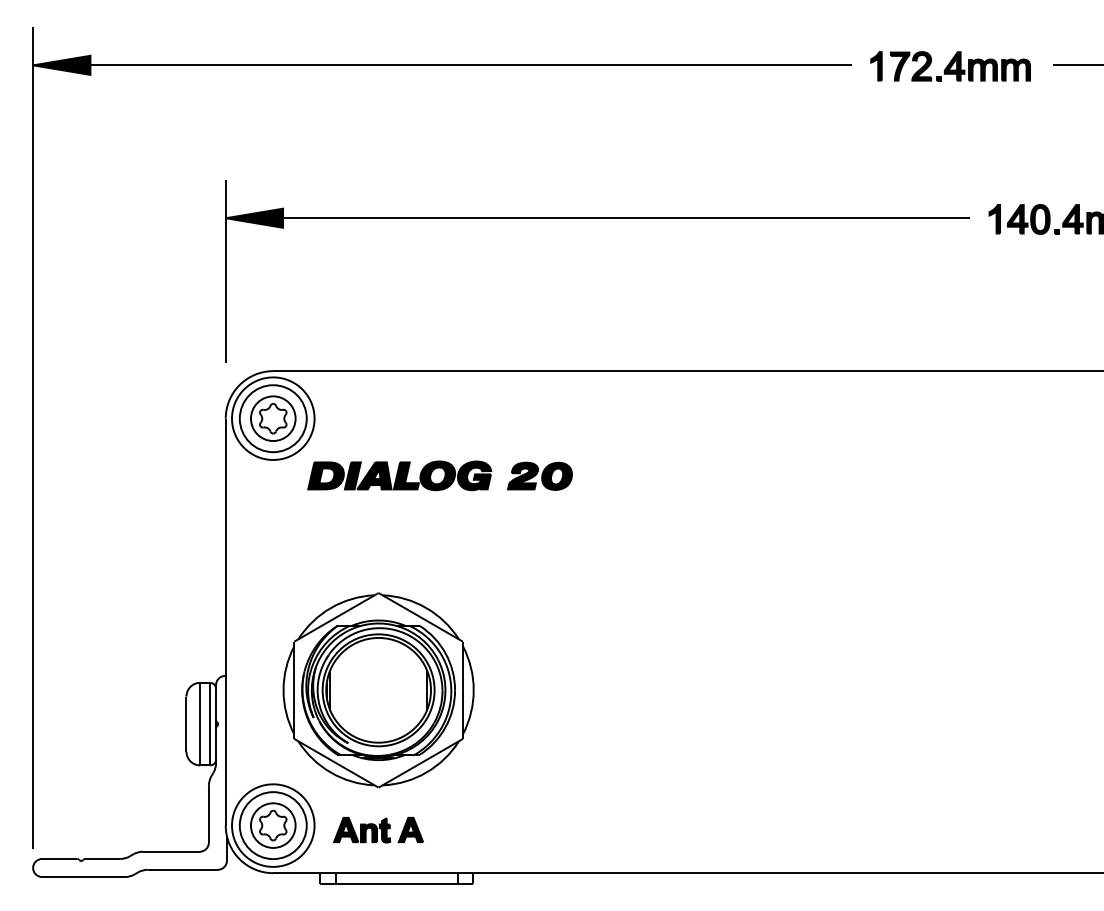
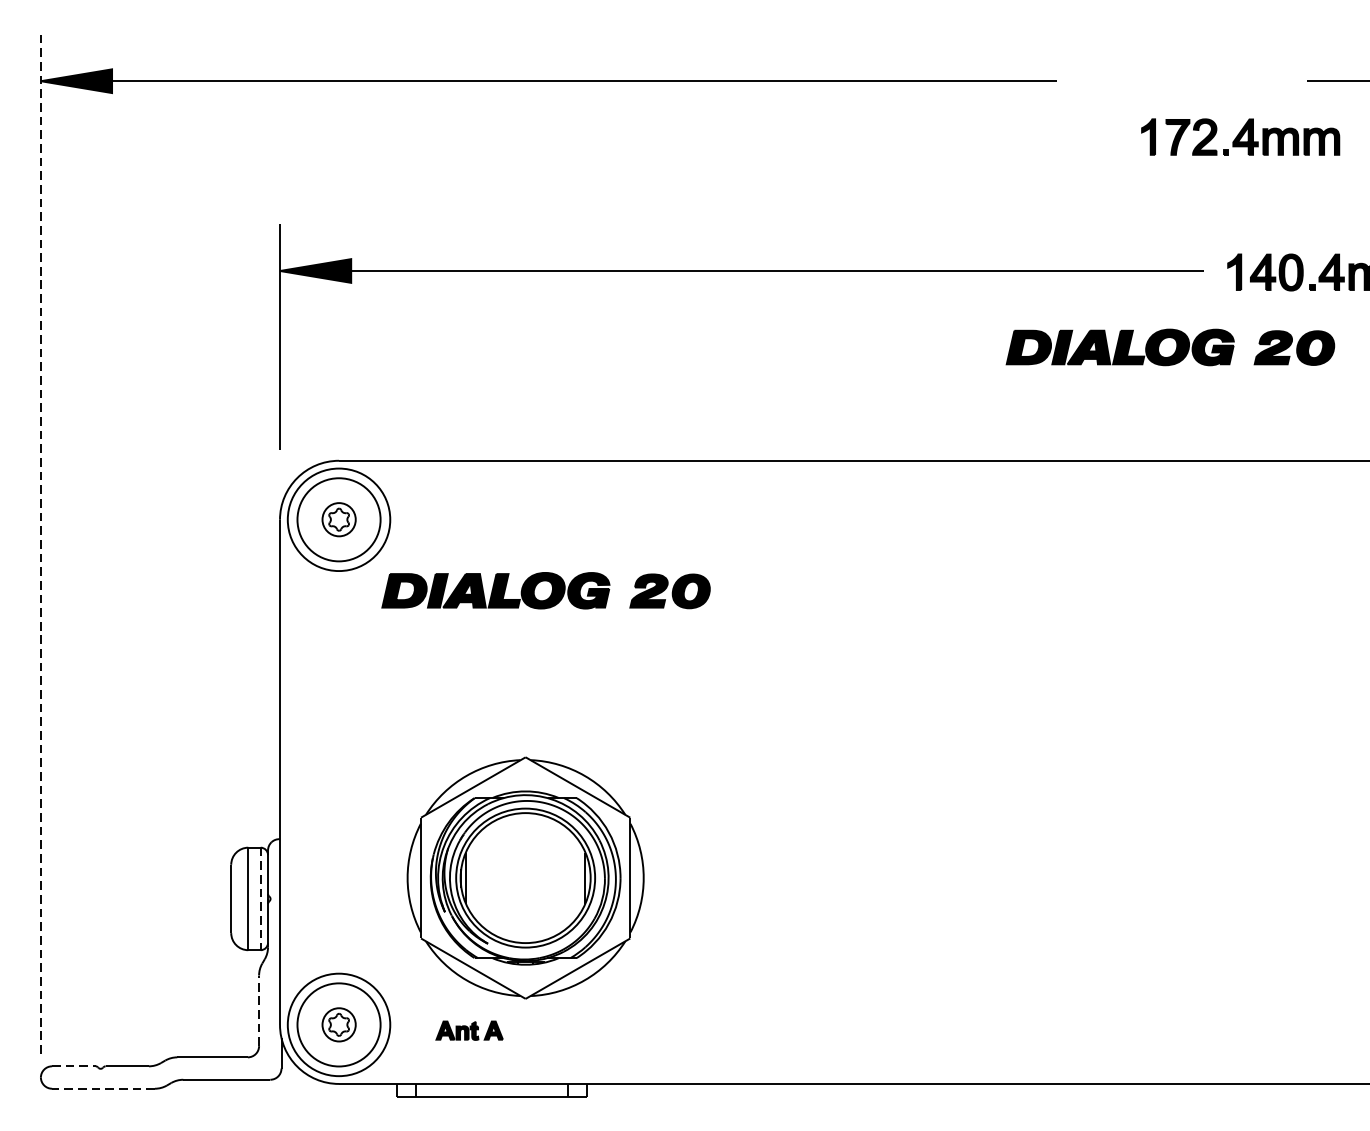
part: (950, 66) -> (1240, 137), moved
part: (942, 279) -> (1169, 347), added
part: (273, 418) -> (339, 519), size x0.6
line: (33, 438) -> (41, 544), solid -> dashed
part: (378, 690) -> (525, 878), moved
line: (210, 724) -> (261, 899), solid -> dashed
line: (208, 813) -> (258, 1009), solid -> dashed
part: (273, 825) -> (339, 1024), size x0.6
part: (378, 830) -> (469, 1030), size x0.6
line: (59, 858) -> (73, 1065), solid -> dashed
line: (83, 877) -> (103, 1089), solid -> dashed

